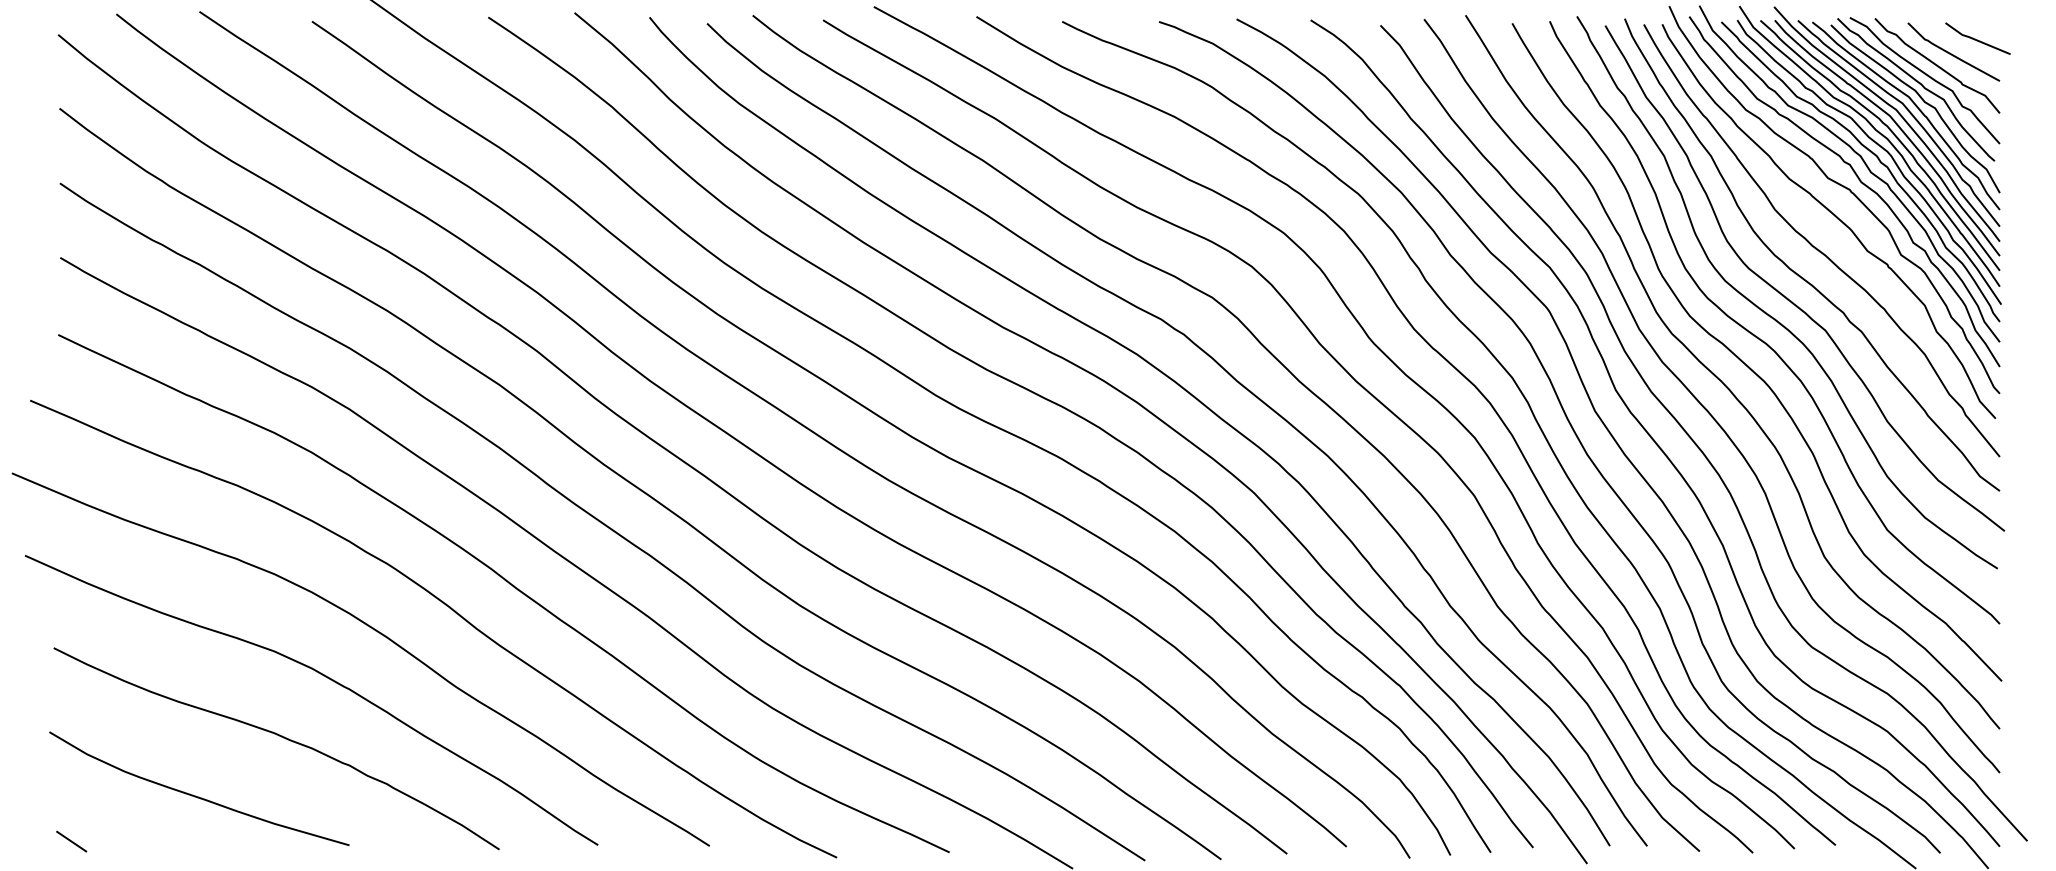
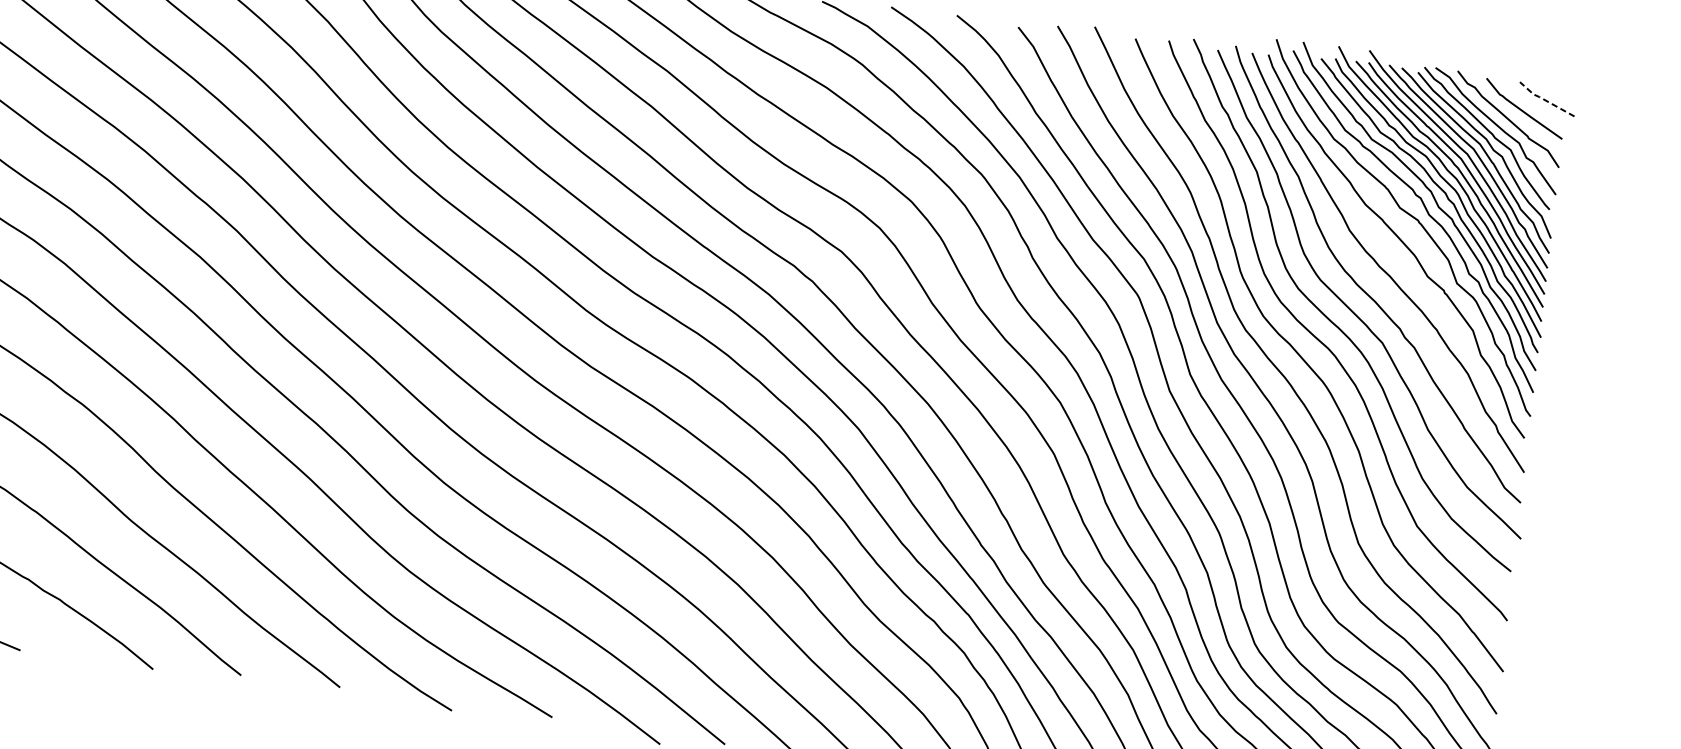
line: (1976, 40) -> (1545, 100), solid -> dashed

